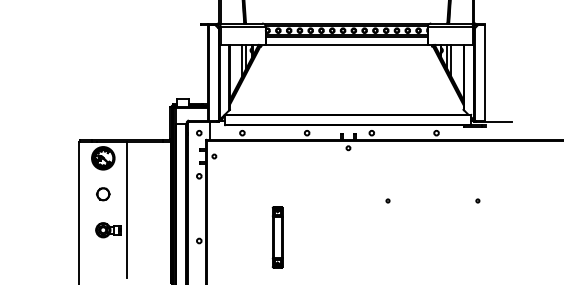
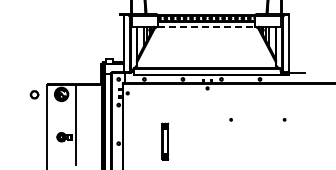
line: (346, 44) -> (206, 26), solid -> dashed
part: (103, 193) -> (34, 94), moved

